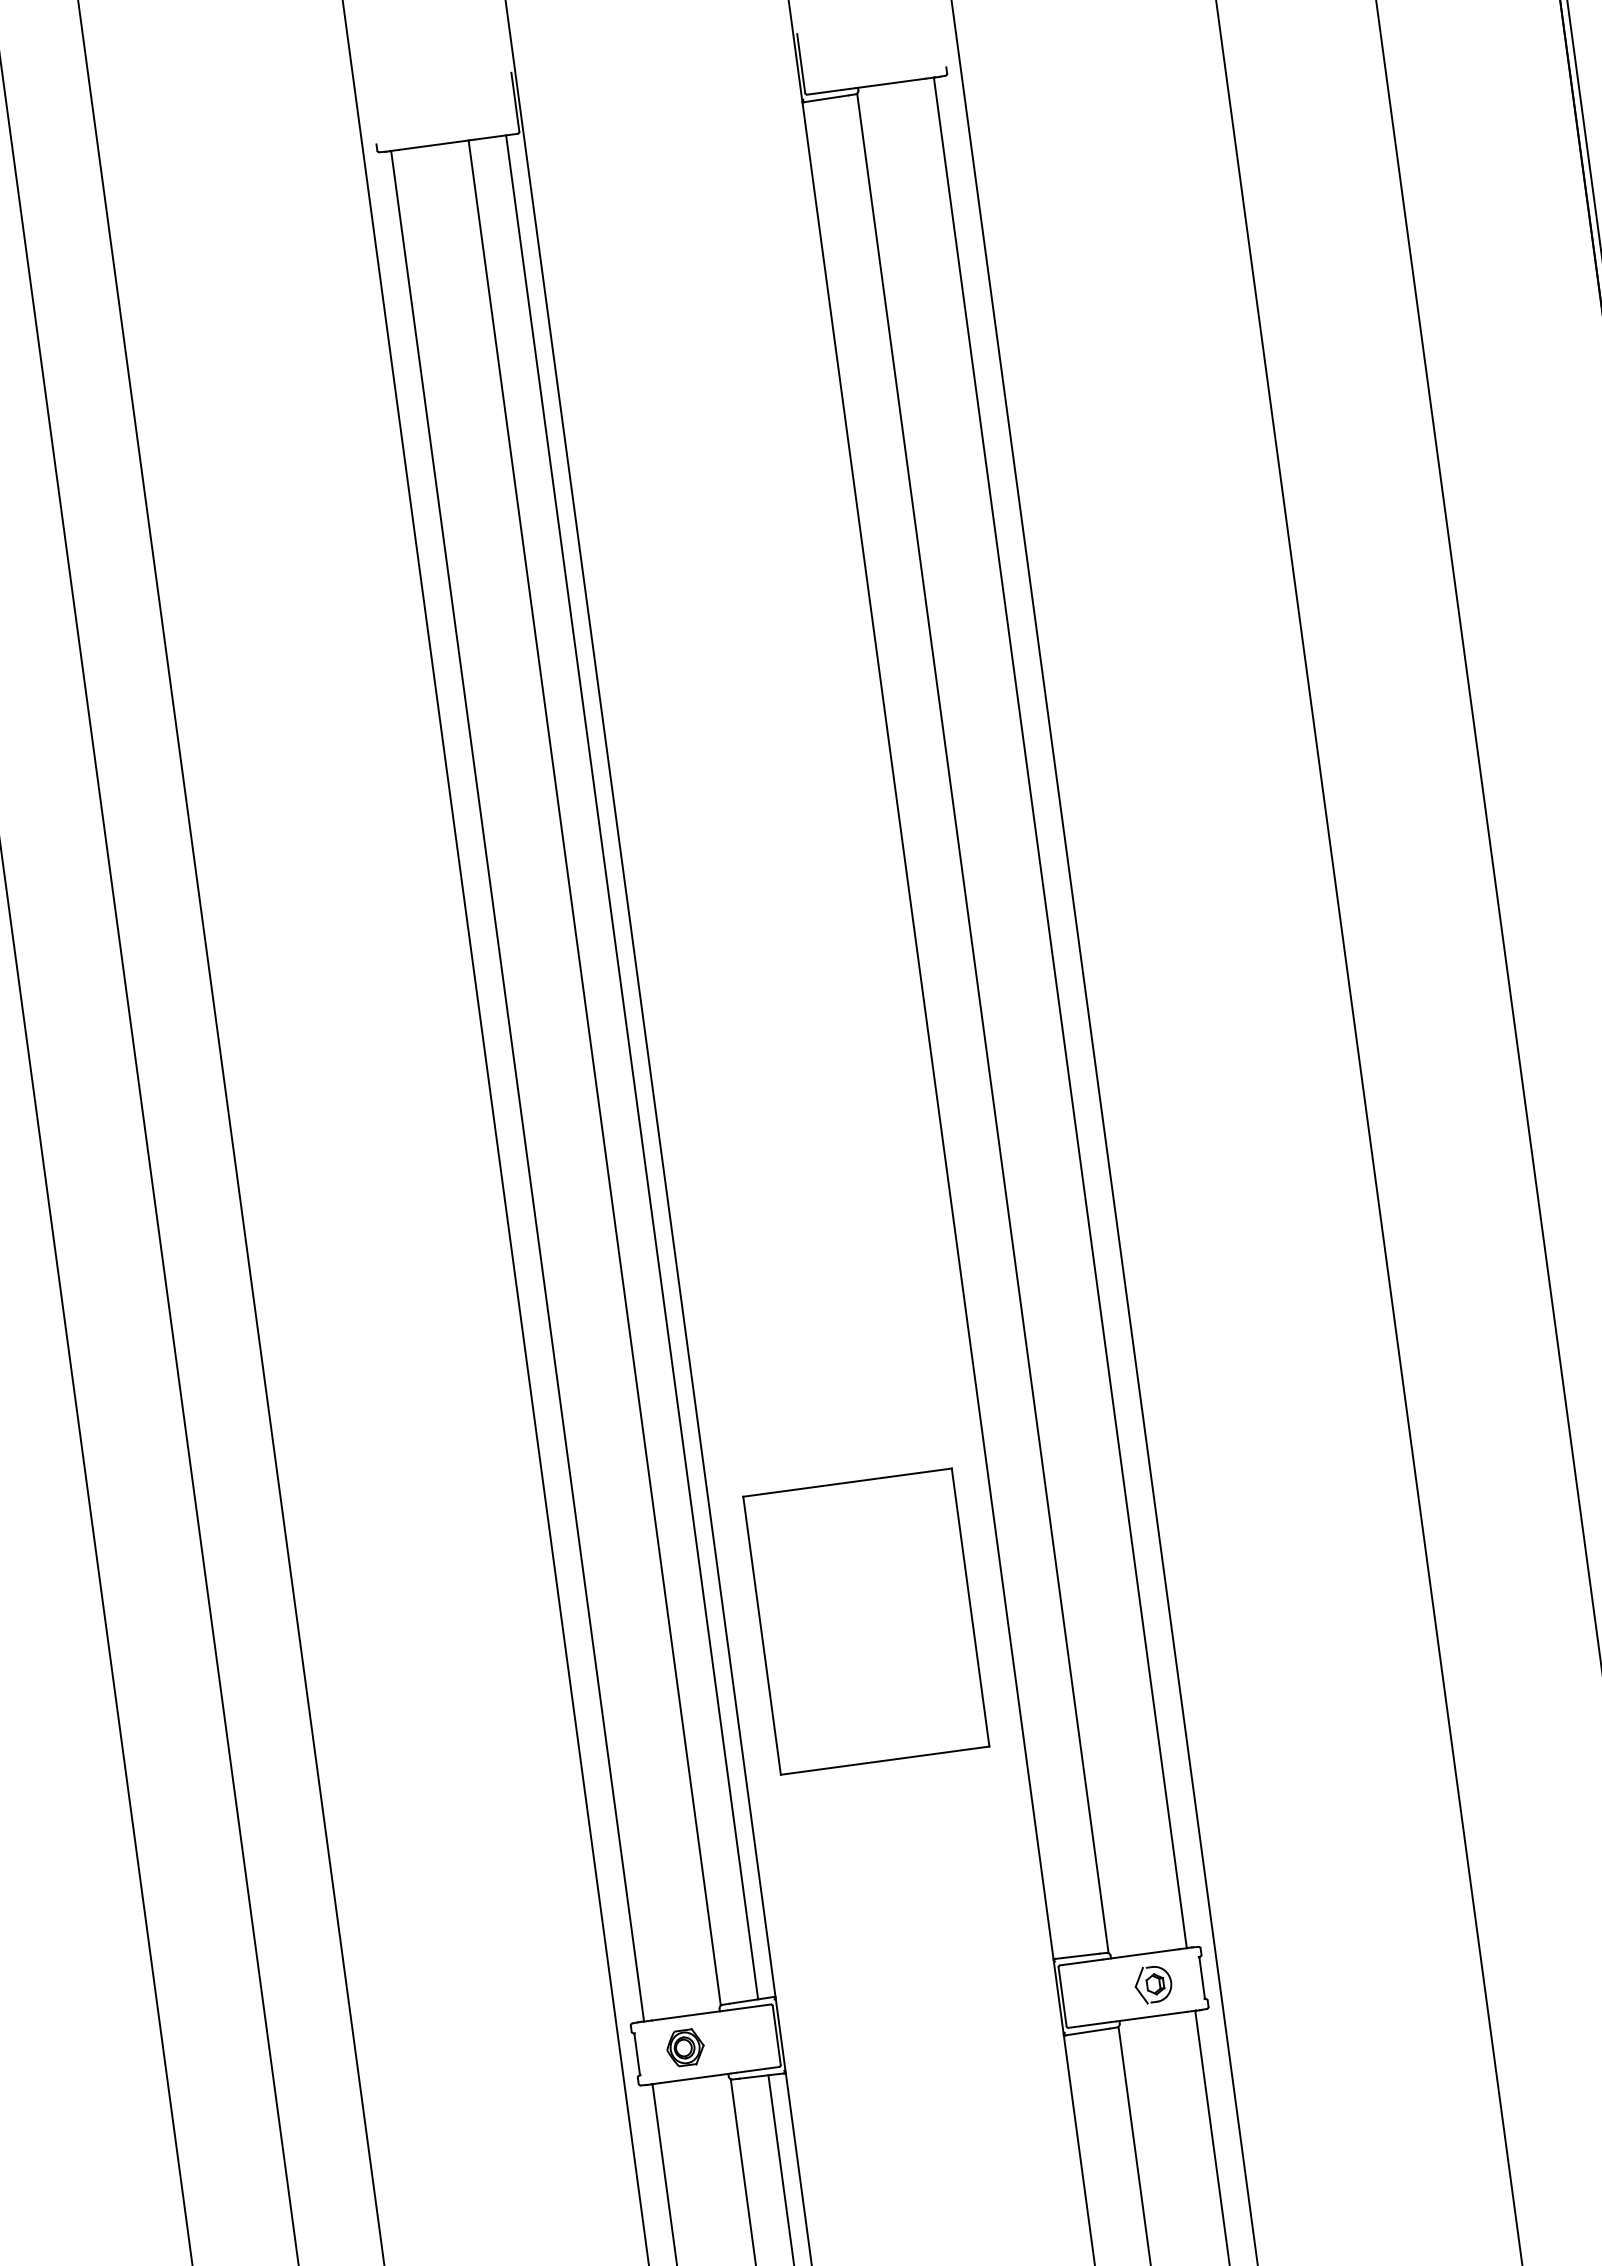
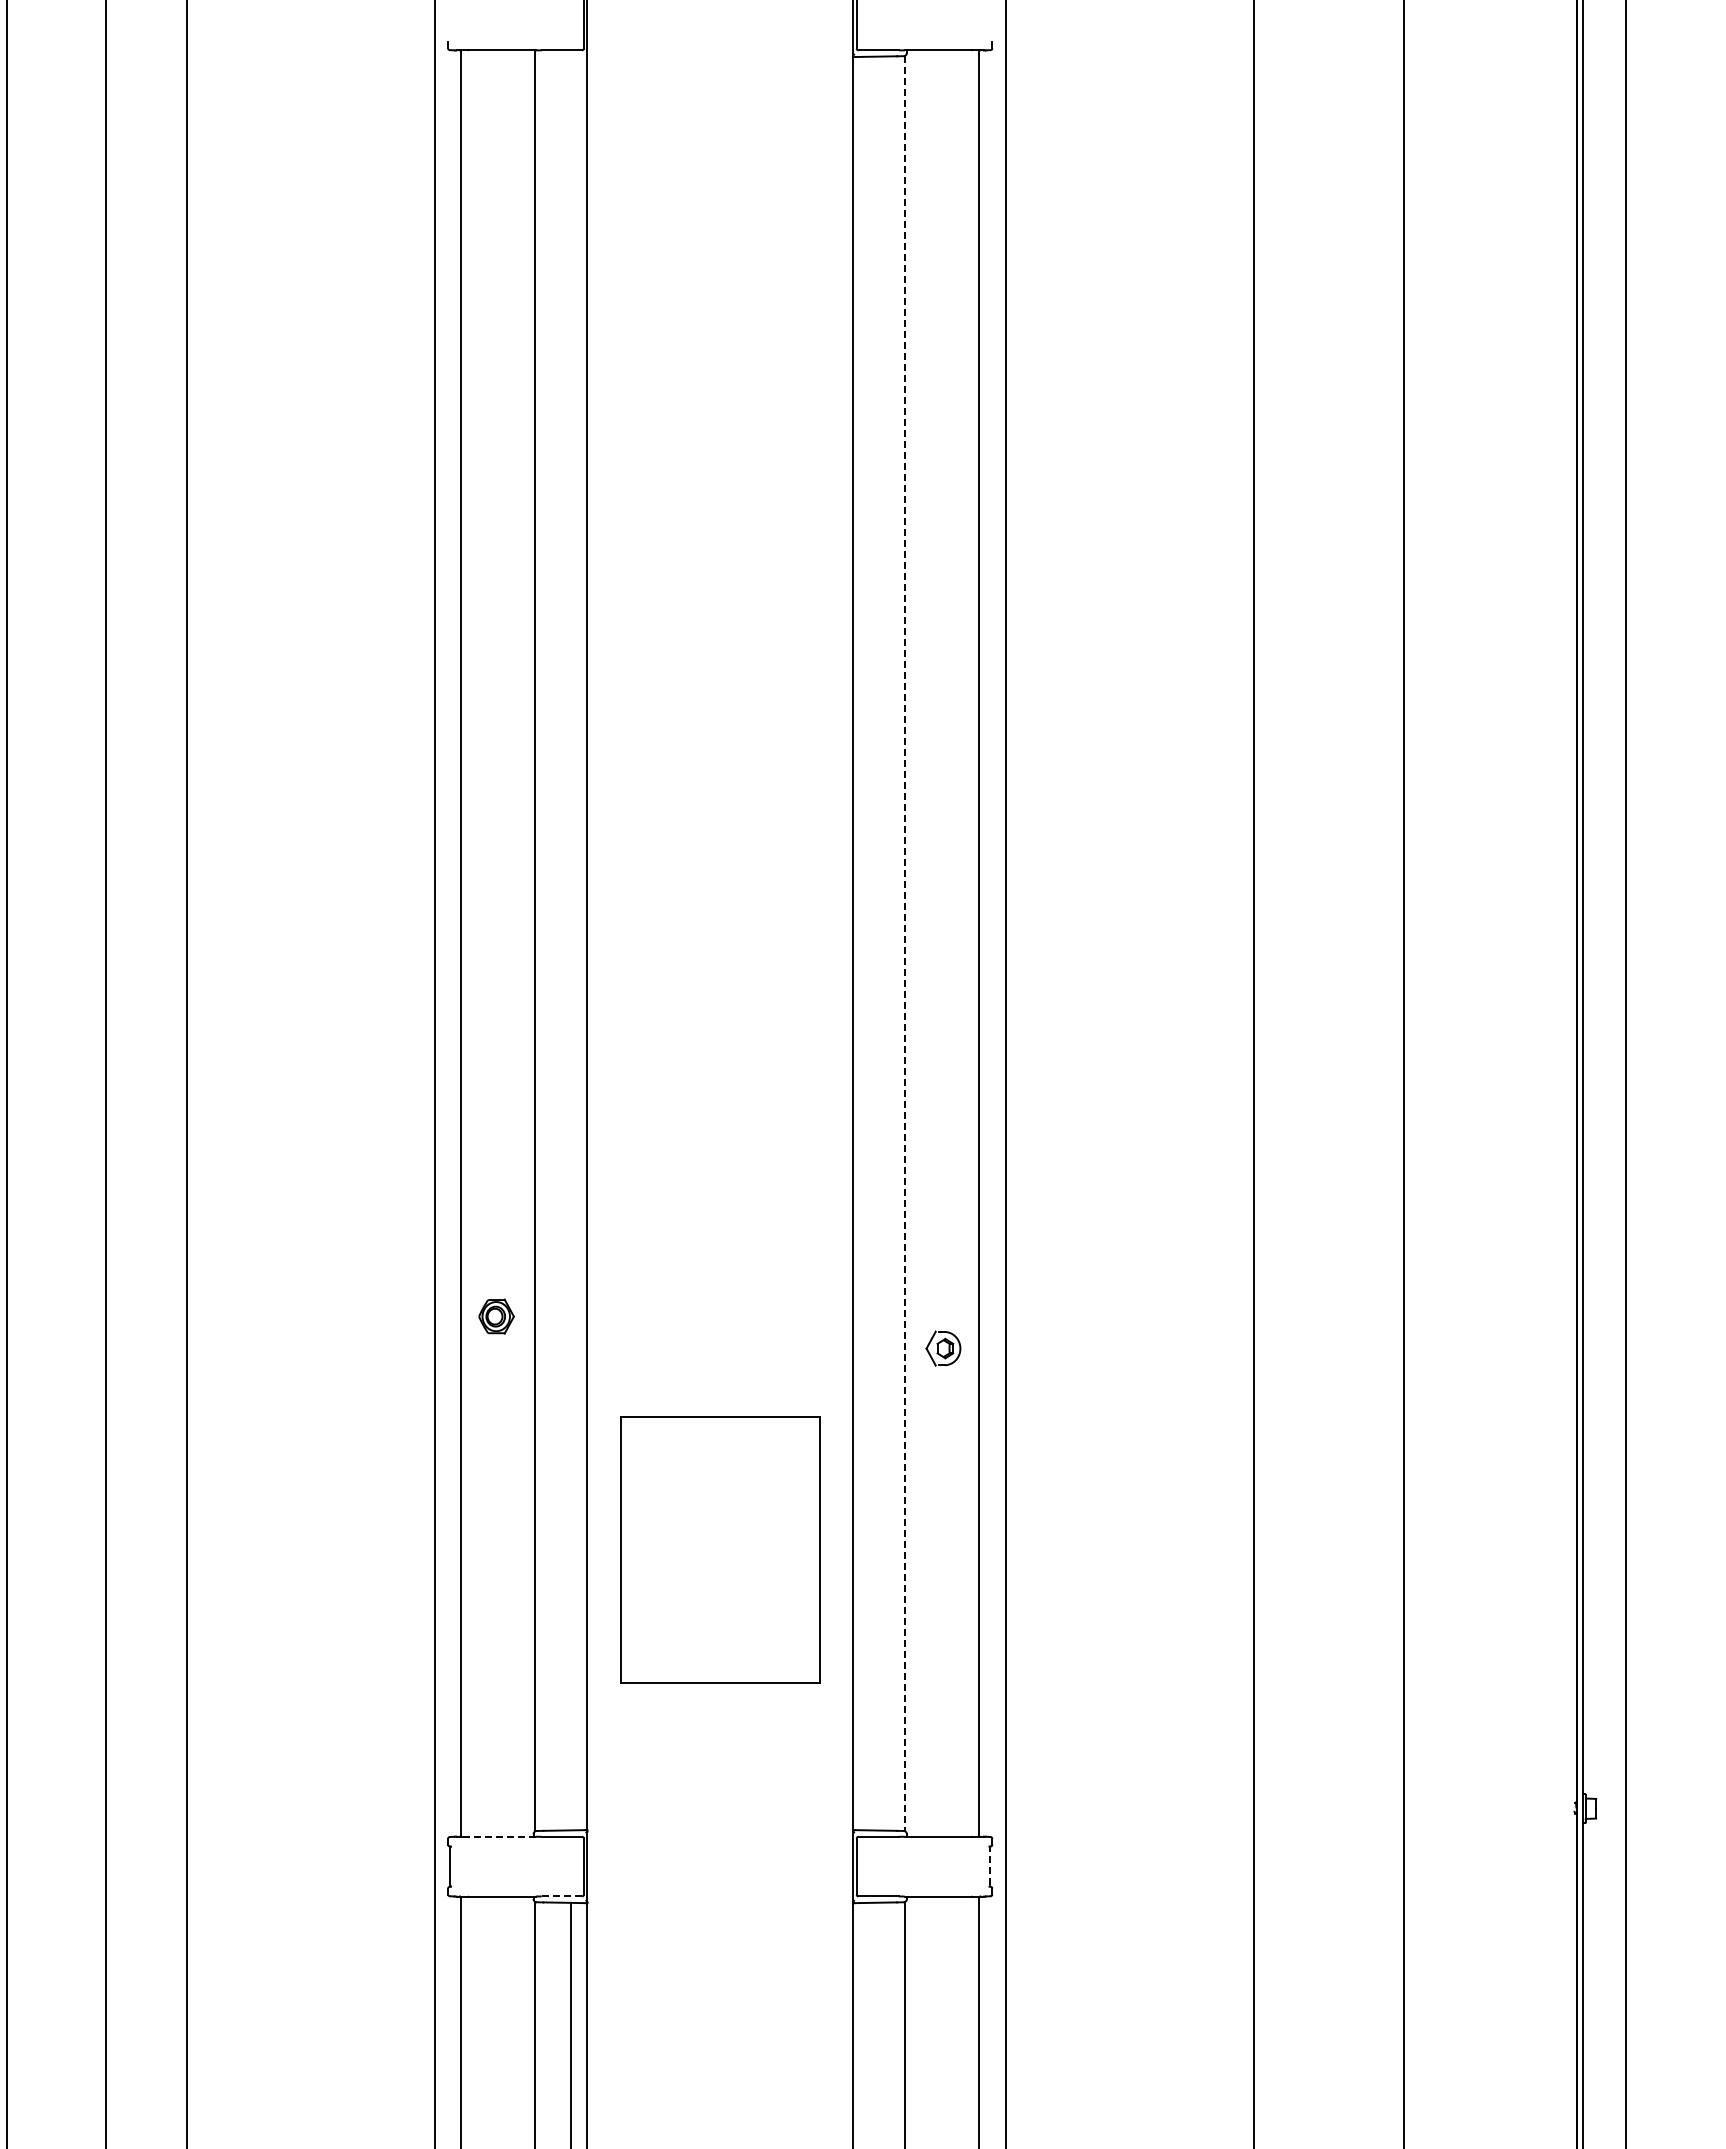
line: (982, 1023) -> (905, 943), solid -> dashed
line: (631, 1067) -> (570, 940), removed
part: (866, 1621) -> (720, 1549), moved
line: (1201, 1977) -> (989, 1866), solid -> dashed
part: (1153, 1984) -> (943, 1348), moved
line: (686, 2015) -> (501, 1836), solid -> dashed
part: (685, 2047) -> (496, 1316), moved
line: (758, 2069) -> (562, 1896), solid -> dashed

